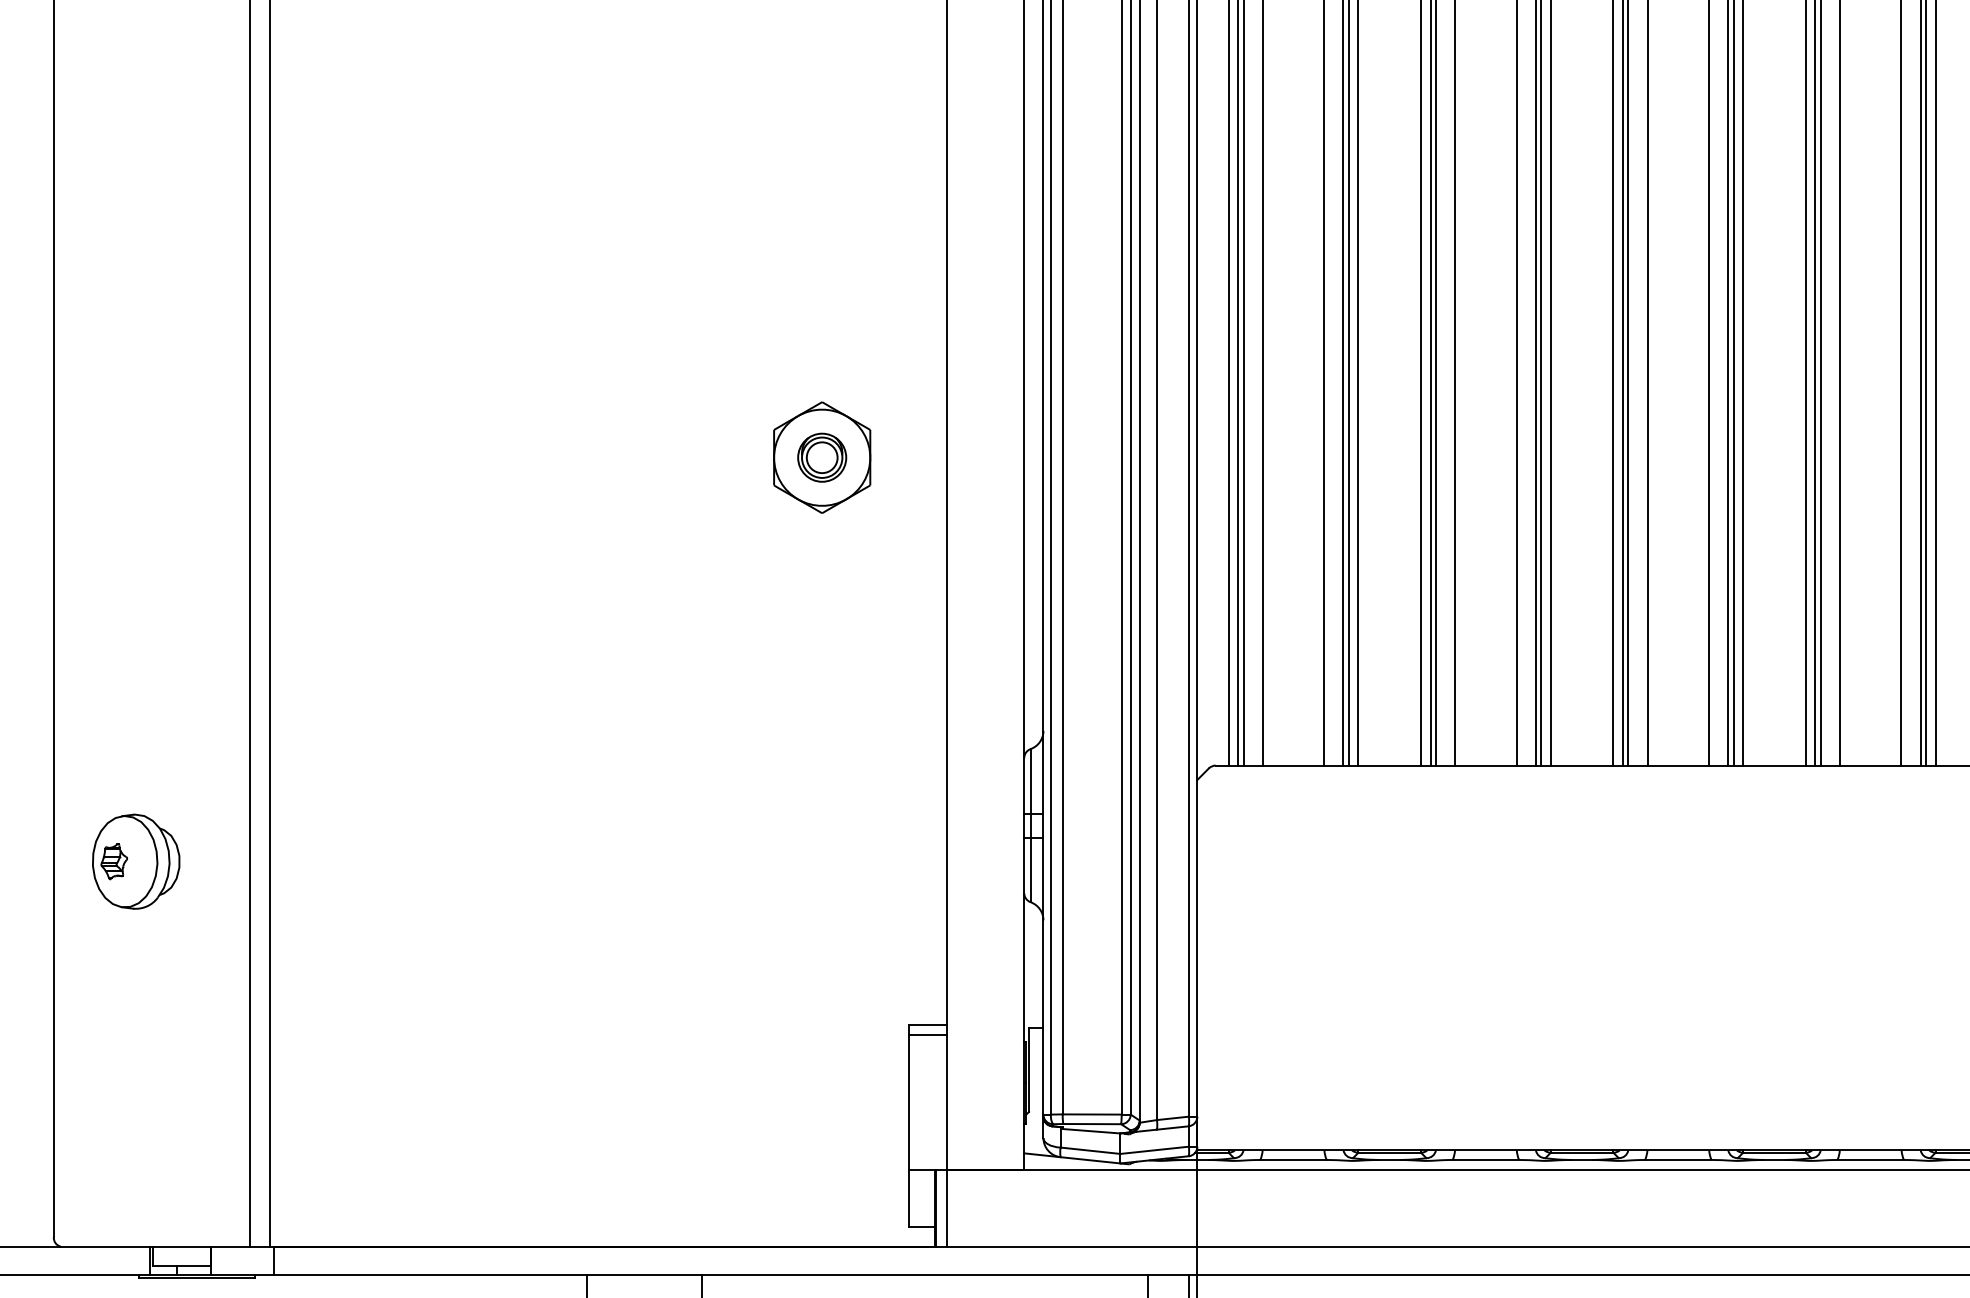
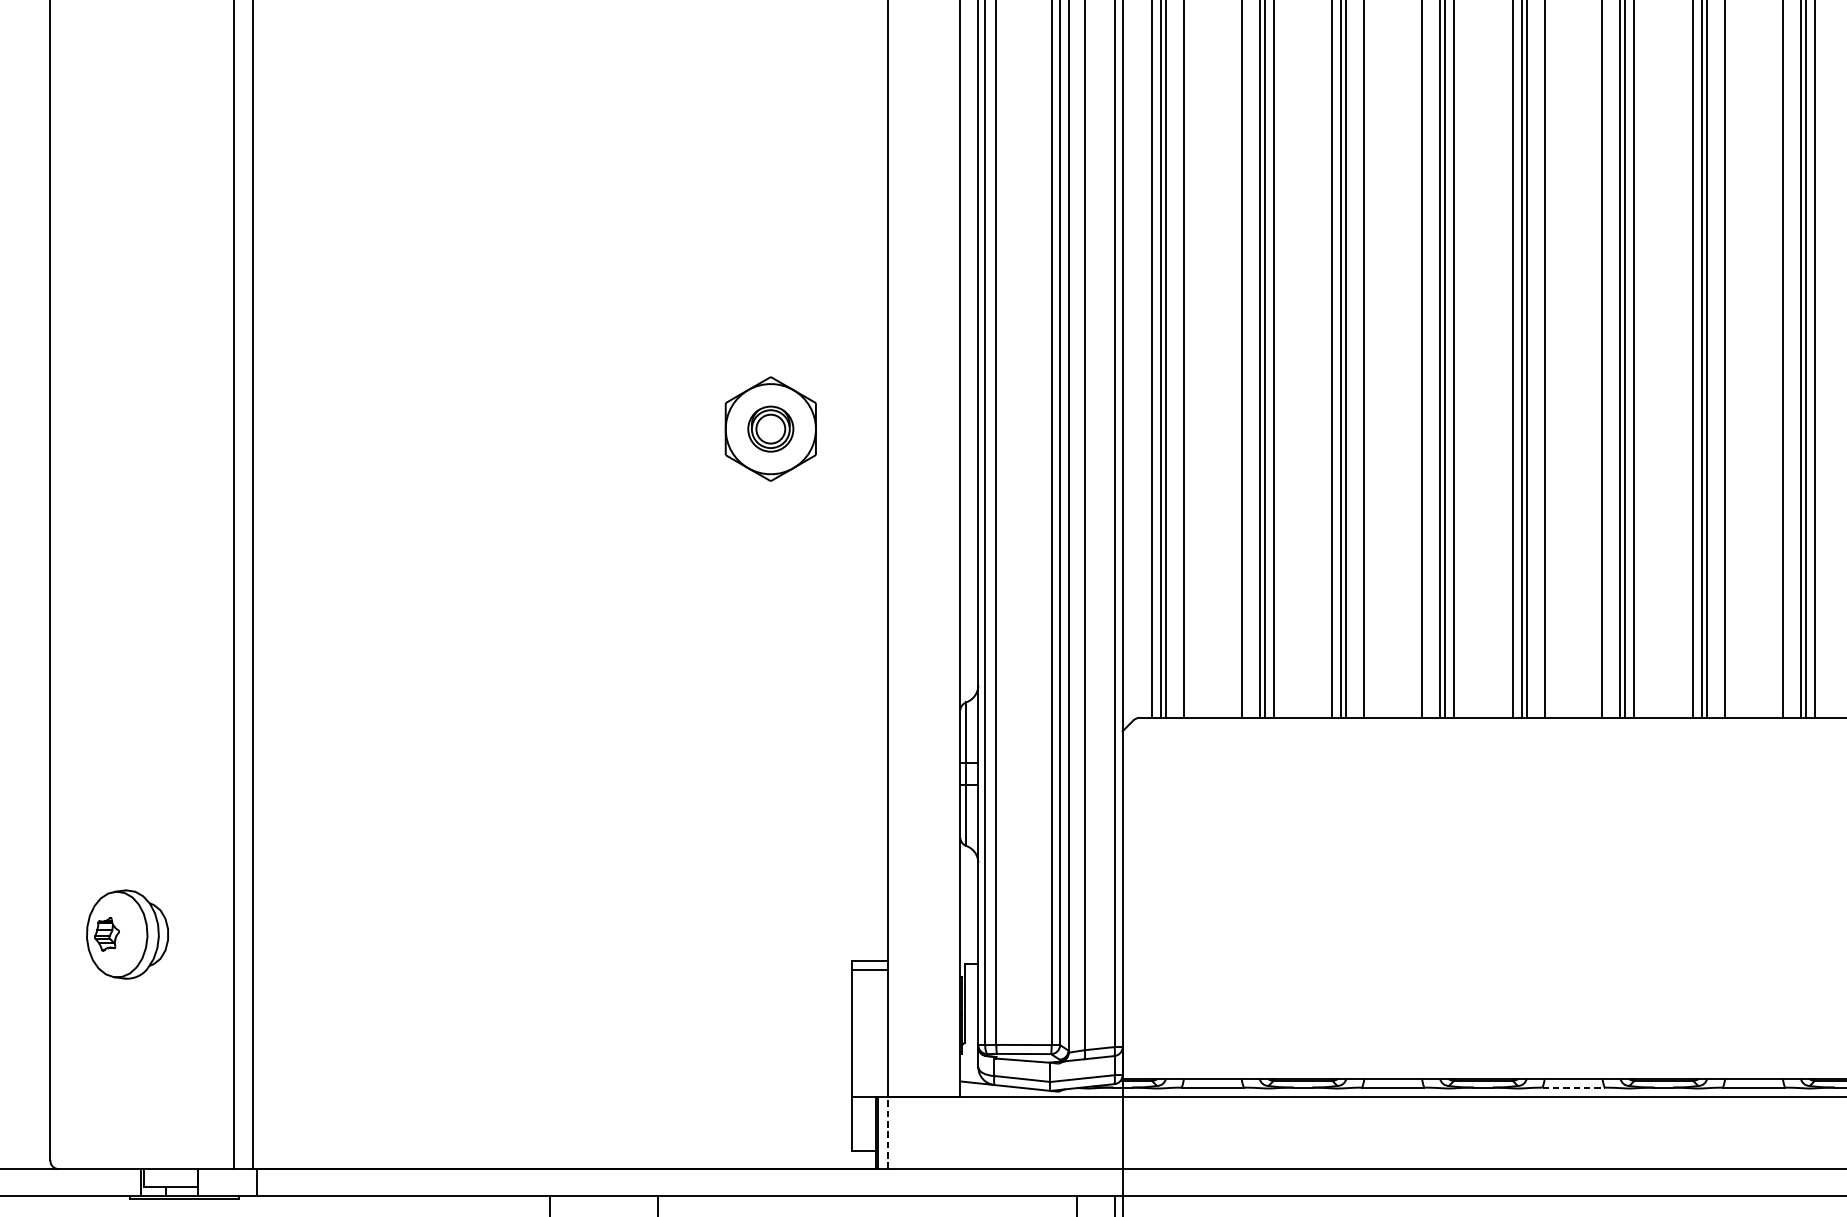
part: (136, 861) -> (127, 934), moved
line: (1678, 1159) -> (1573, 1087), solid -> dashed
line: (947, 1207) -> (888, 1132), solid -> dashed

